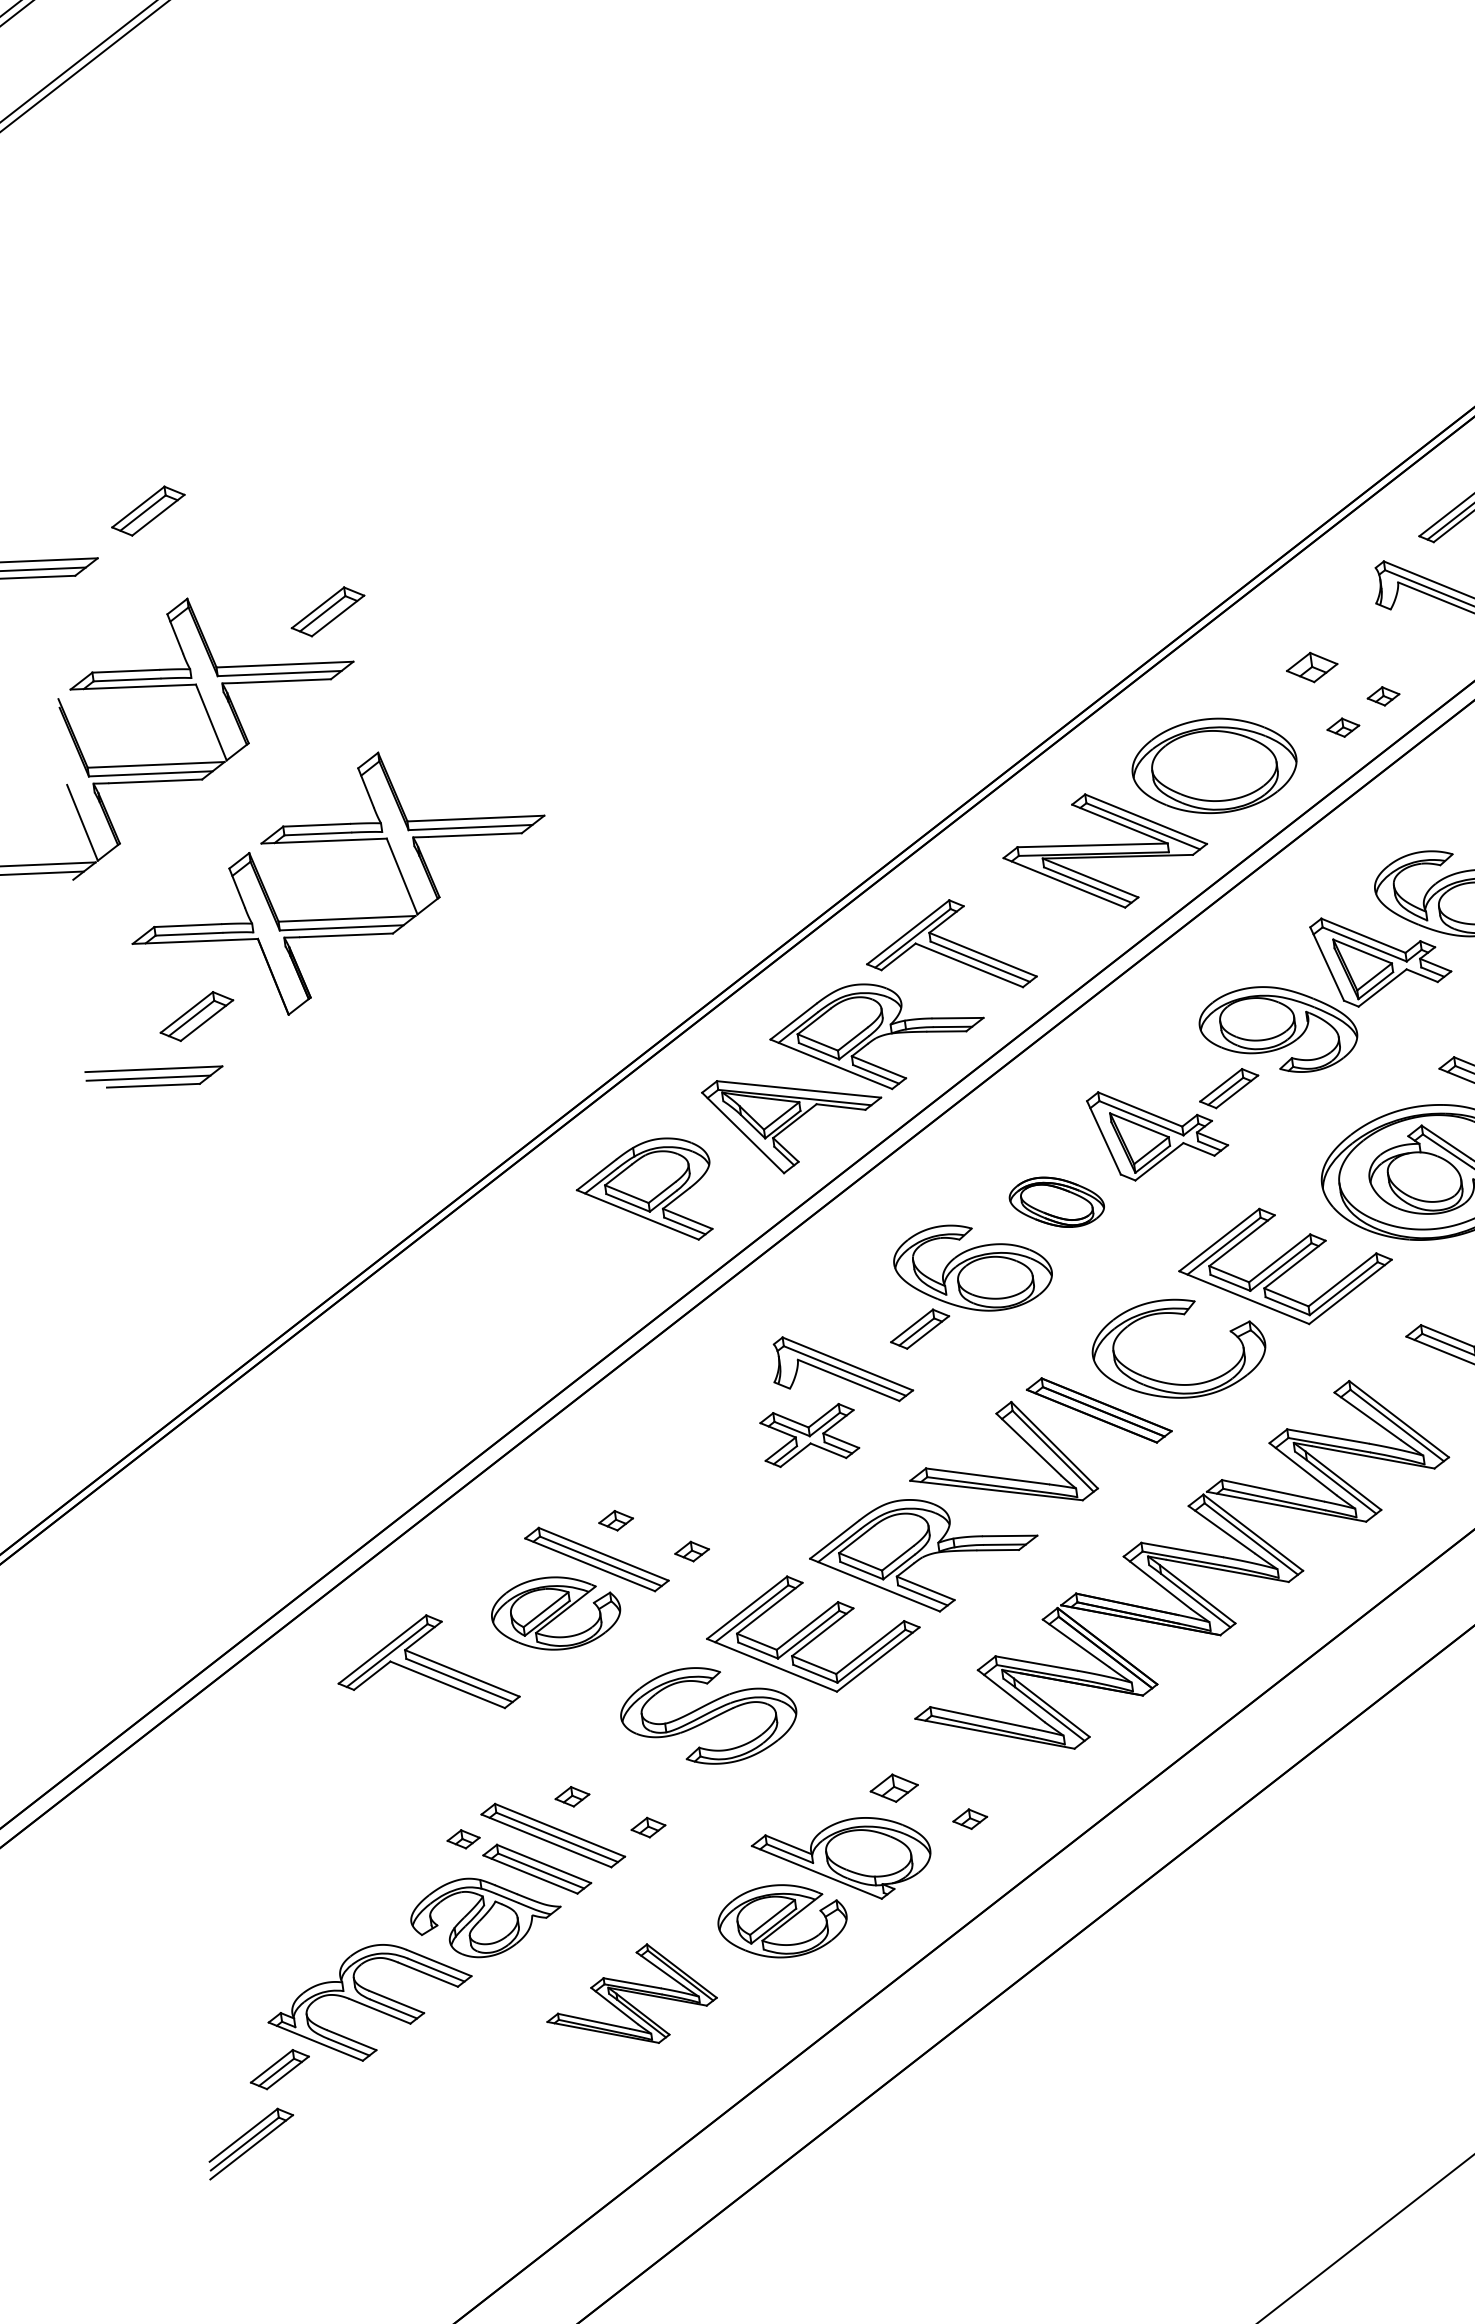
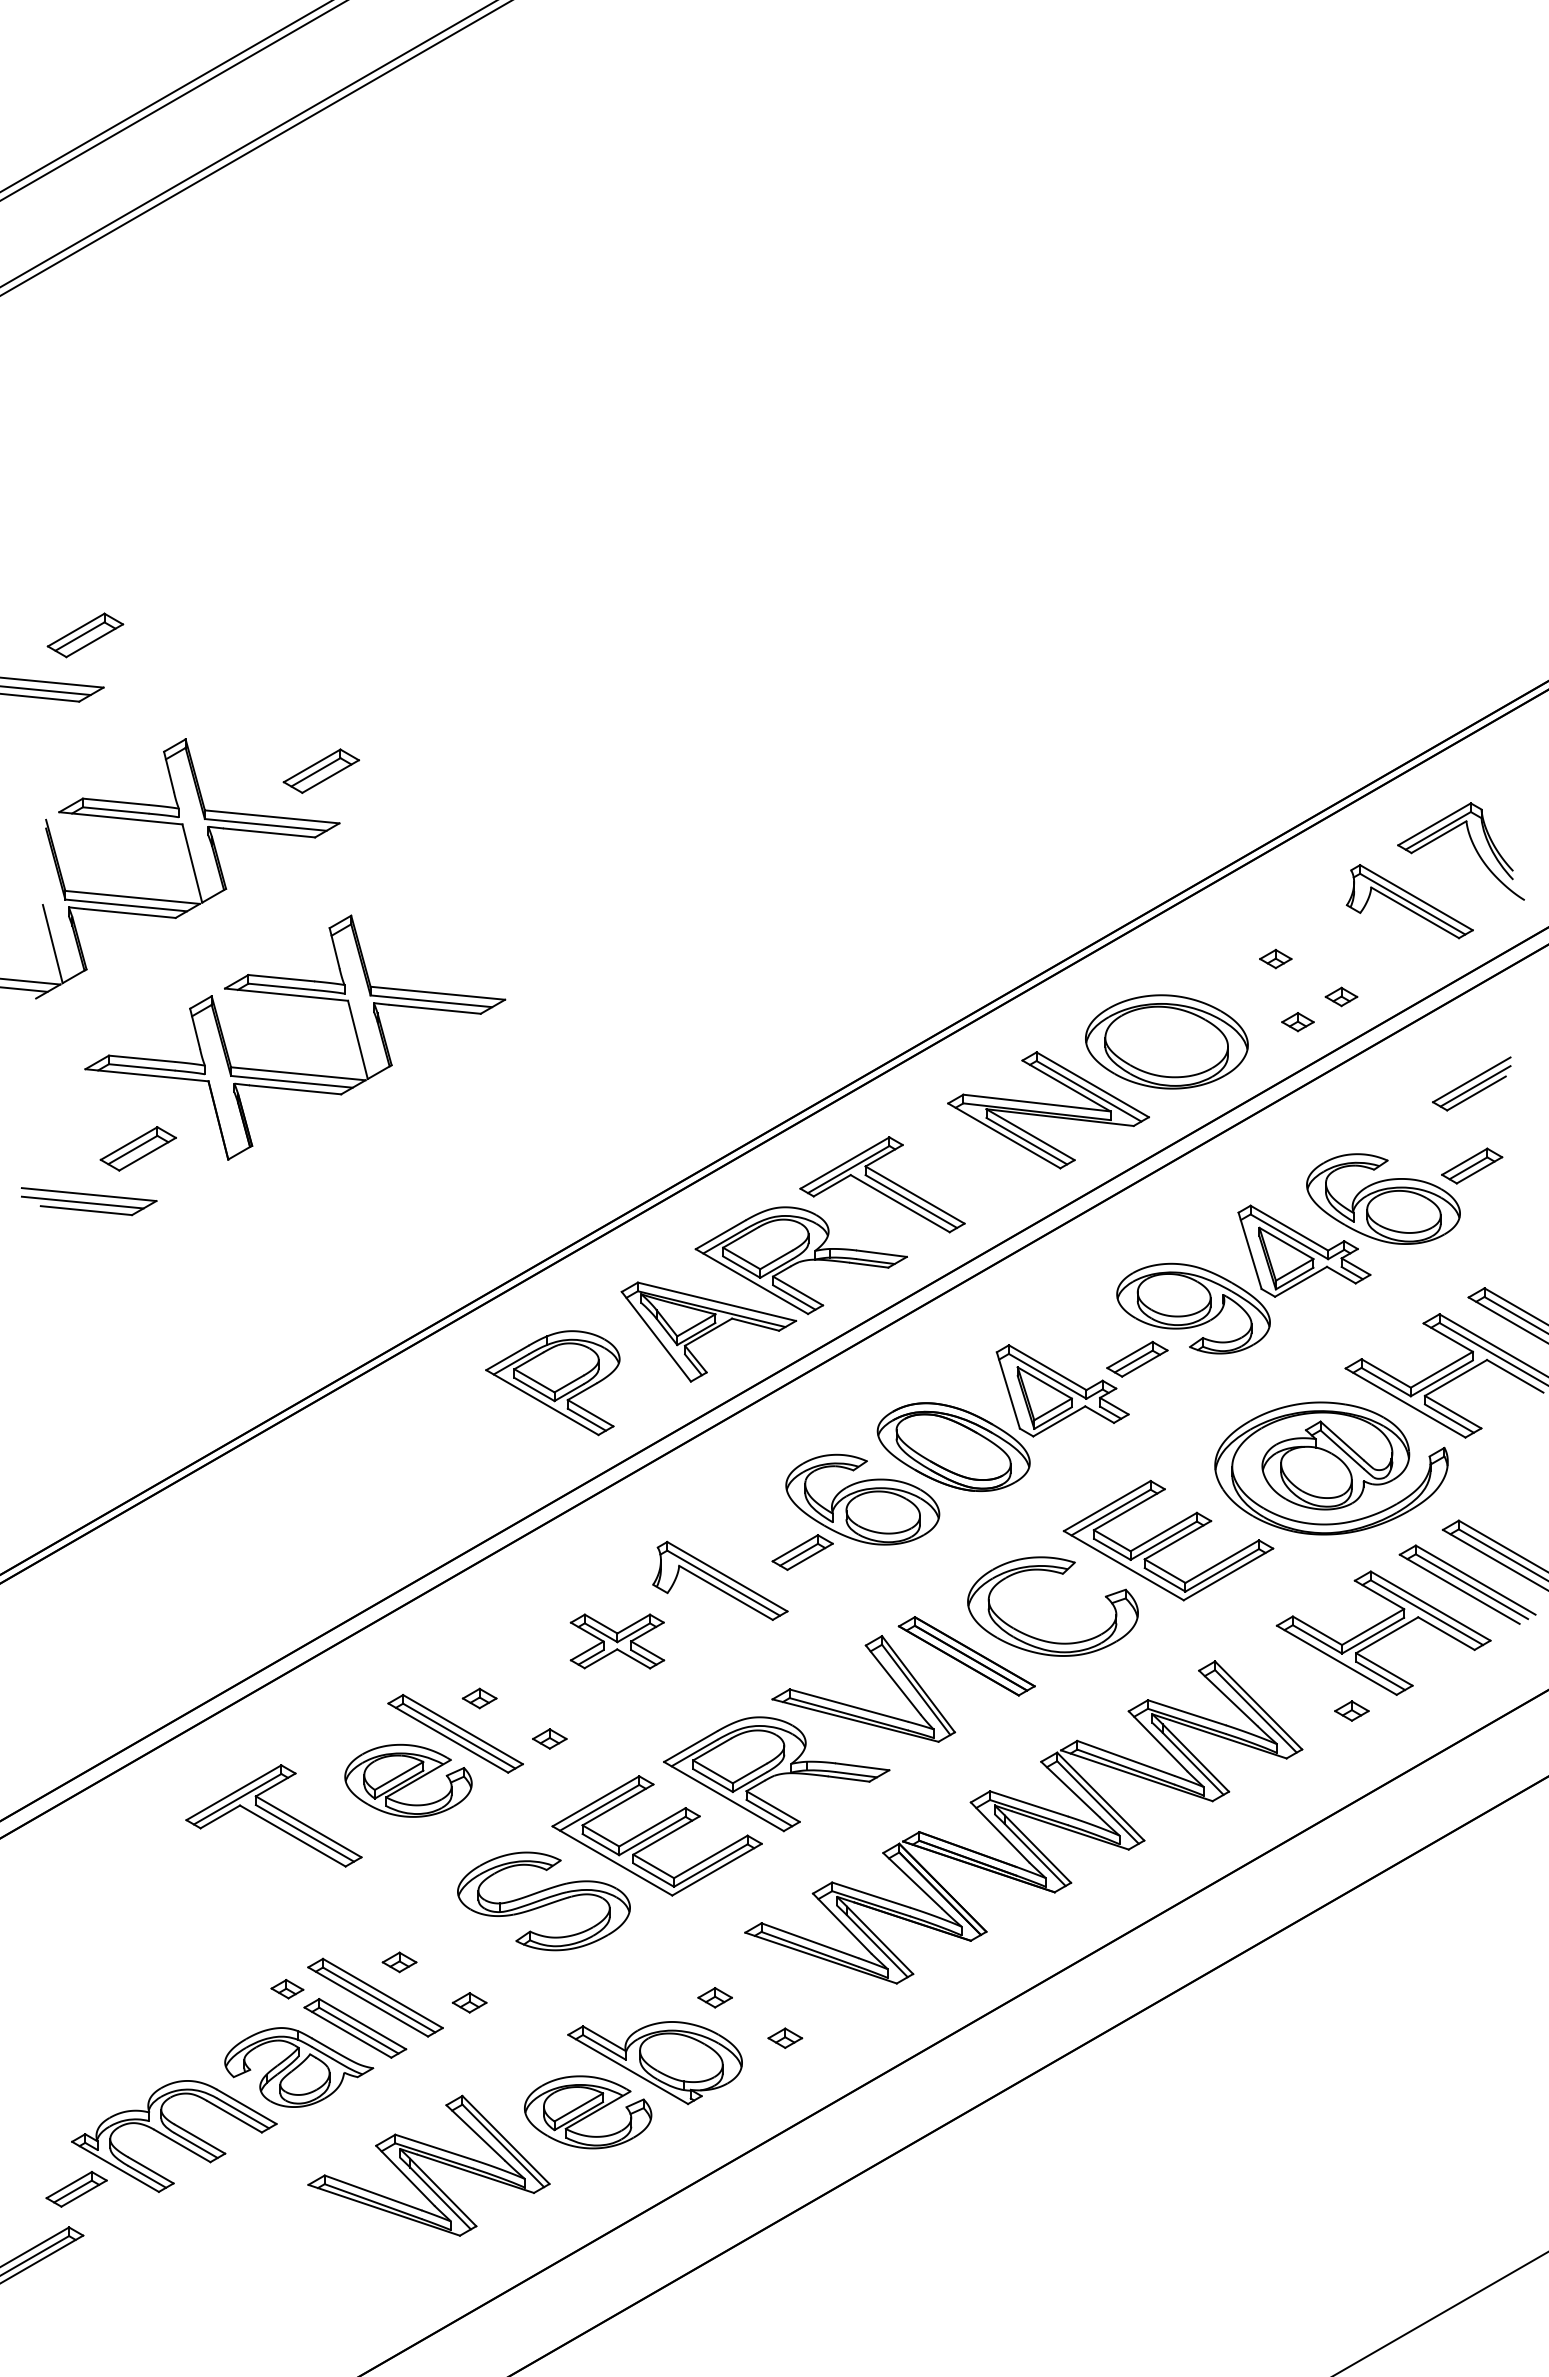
part: (148, 511) -> (85, 635), moved
part: (1311, 666) -> (1275, 958), size x0.62
part: (1056, 1201) -> (953, 1446), size x1.67
part: (809, 1435) -> (617, 1641), moved
part: (893, 1788) -> (714, 1997), size x0.71
part: (629, 1996) -> (428, 2165), size x1.43

